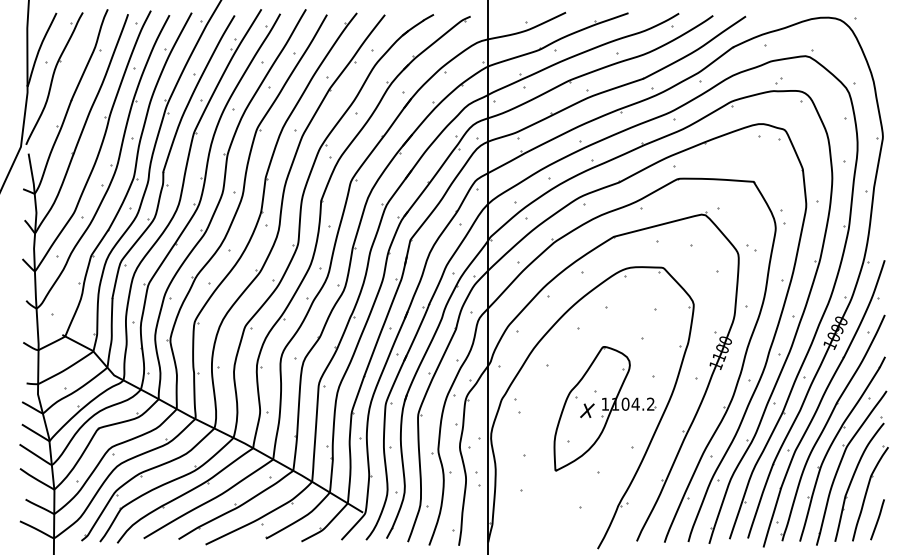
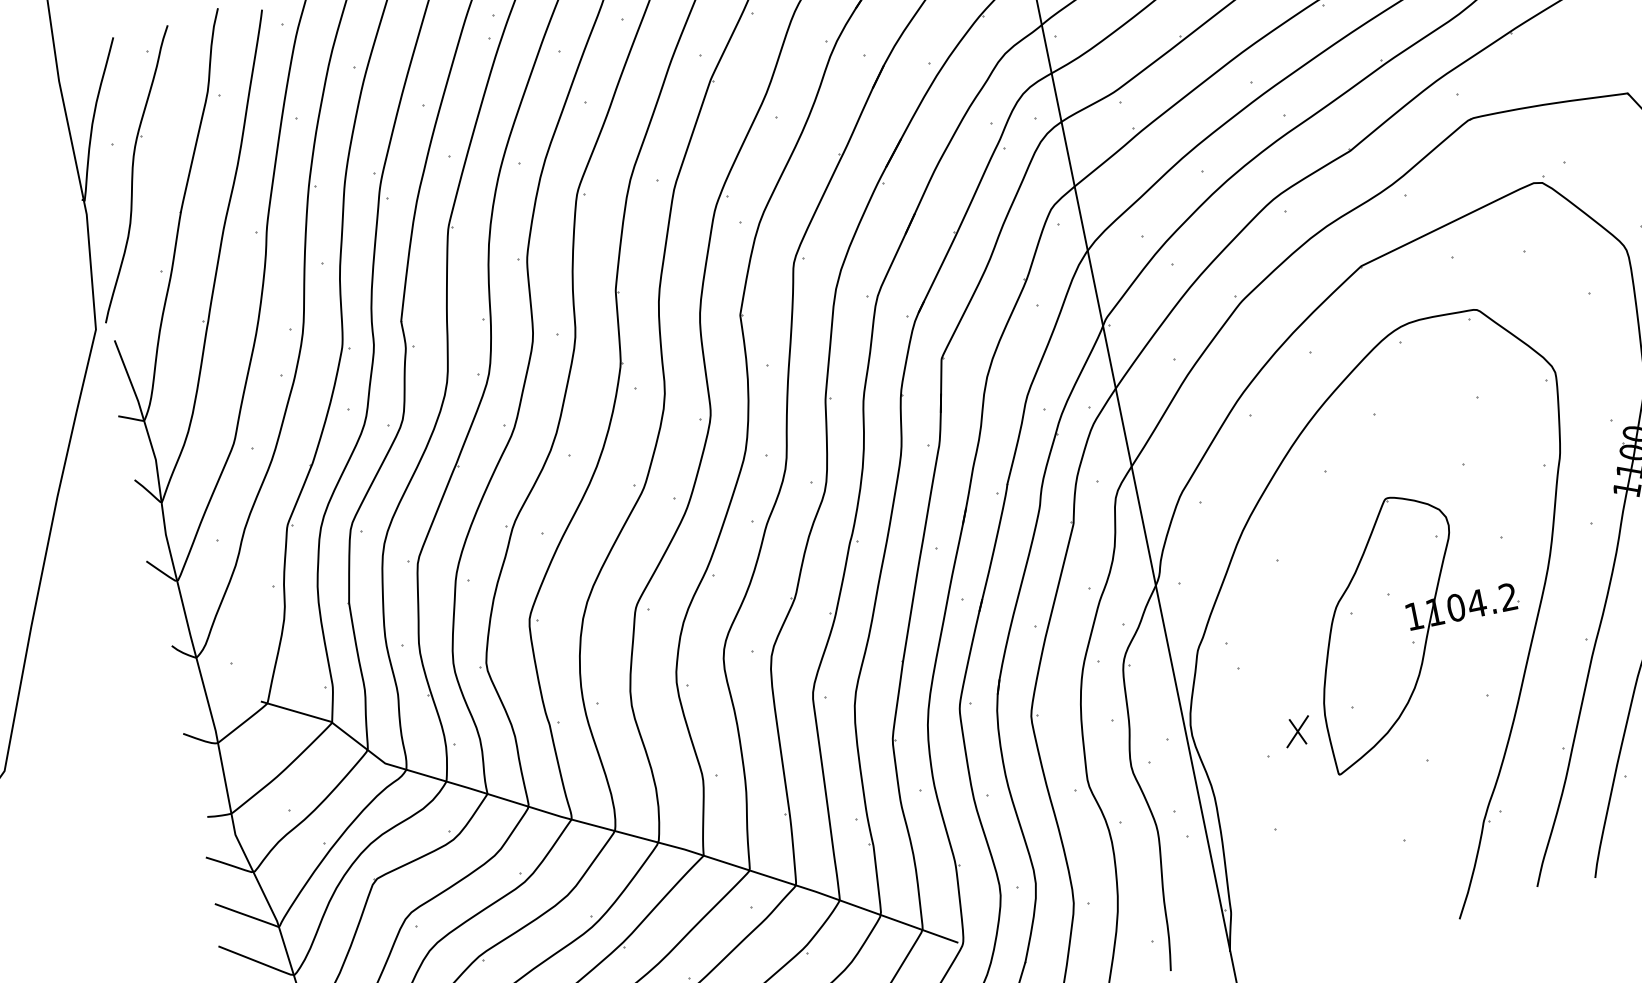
part: (587, 410) -> (1297, 731), moved

